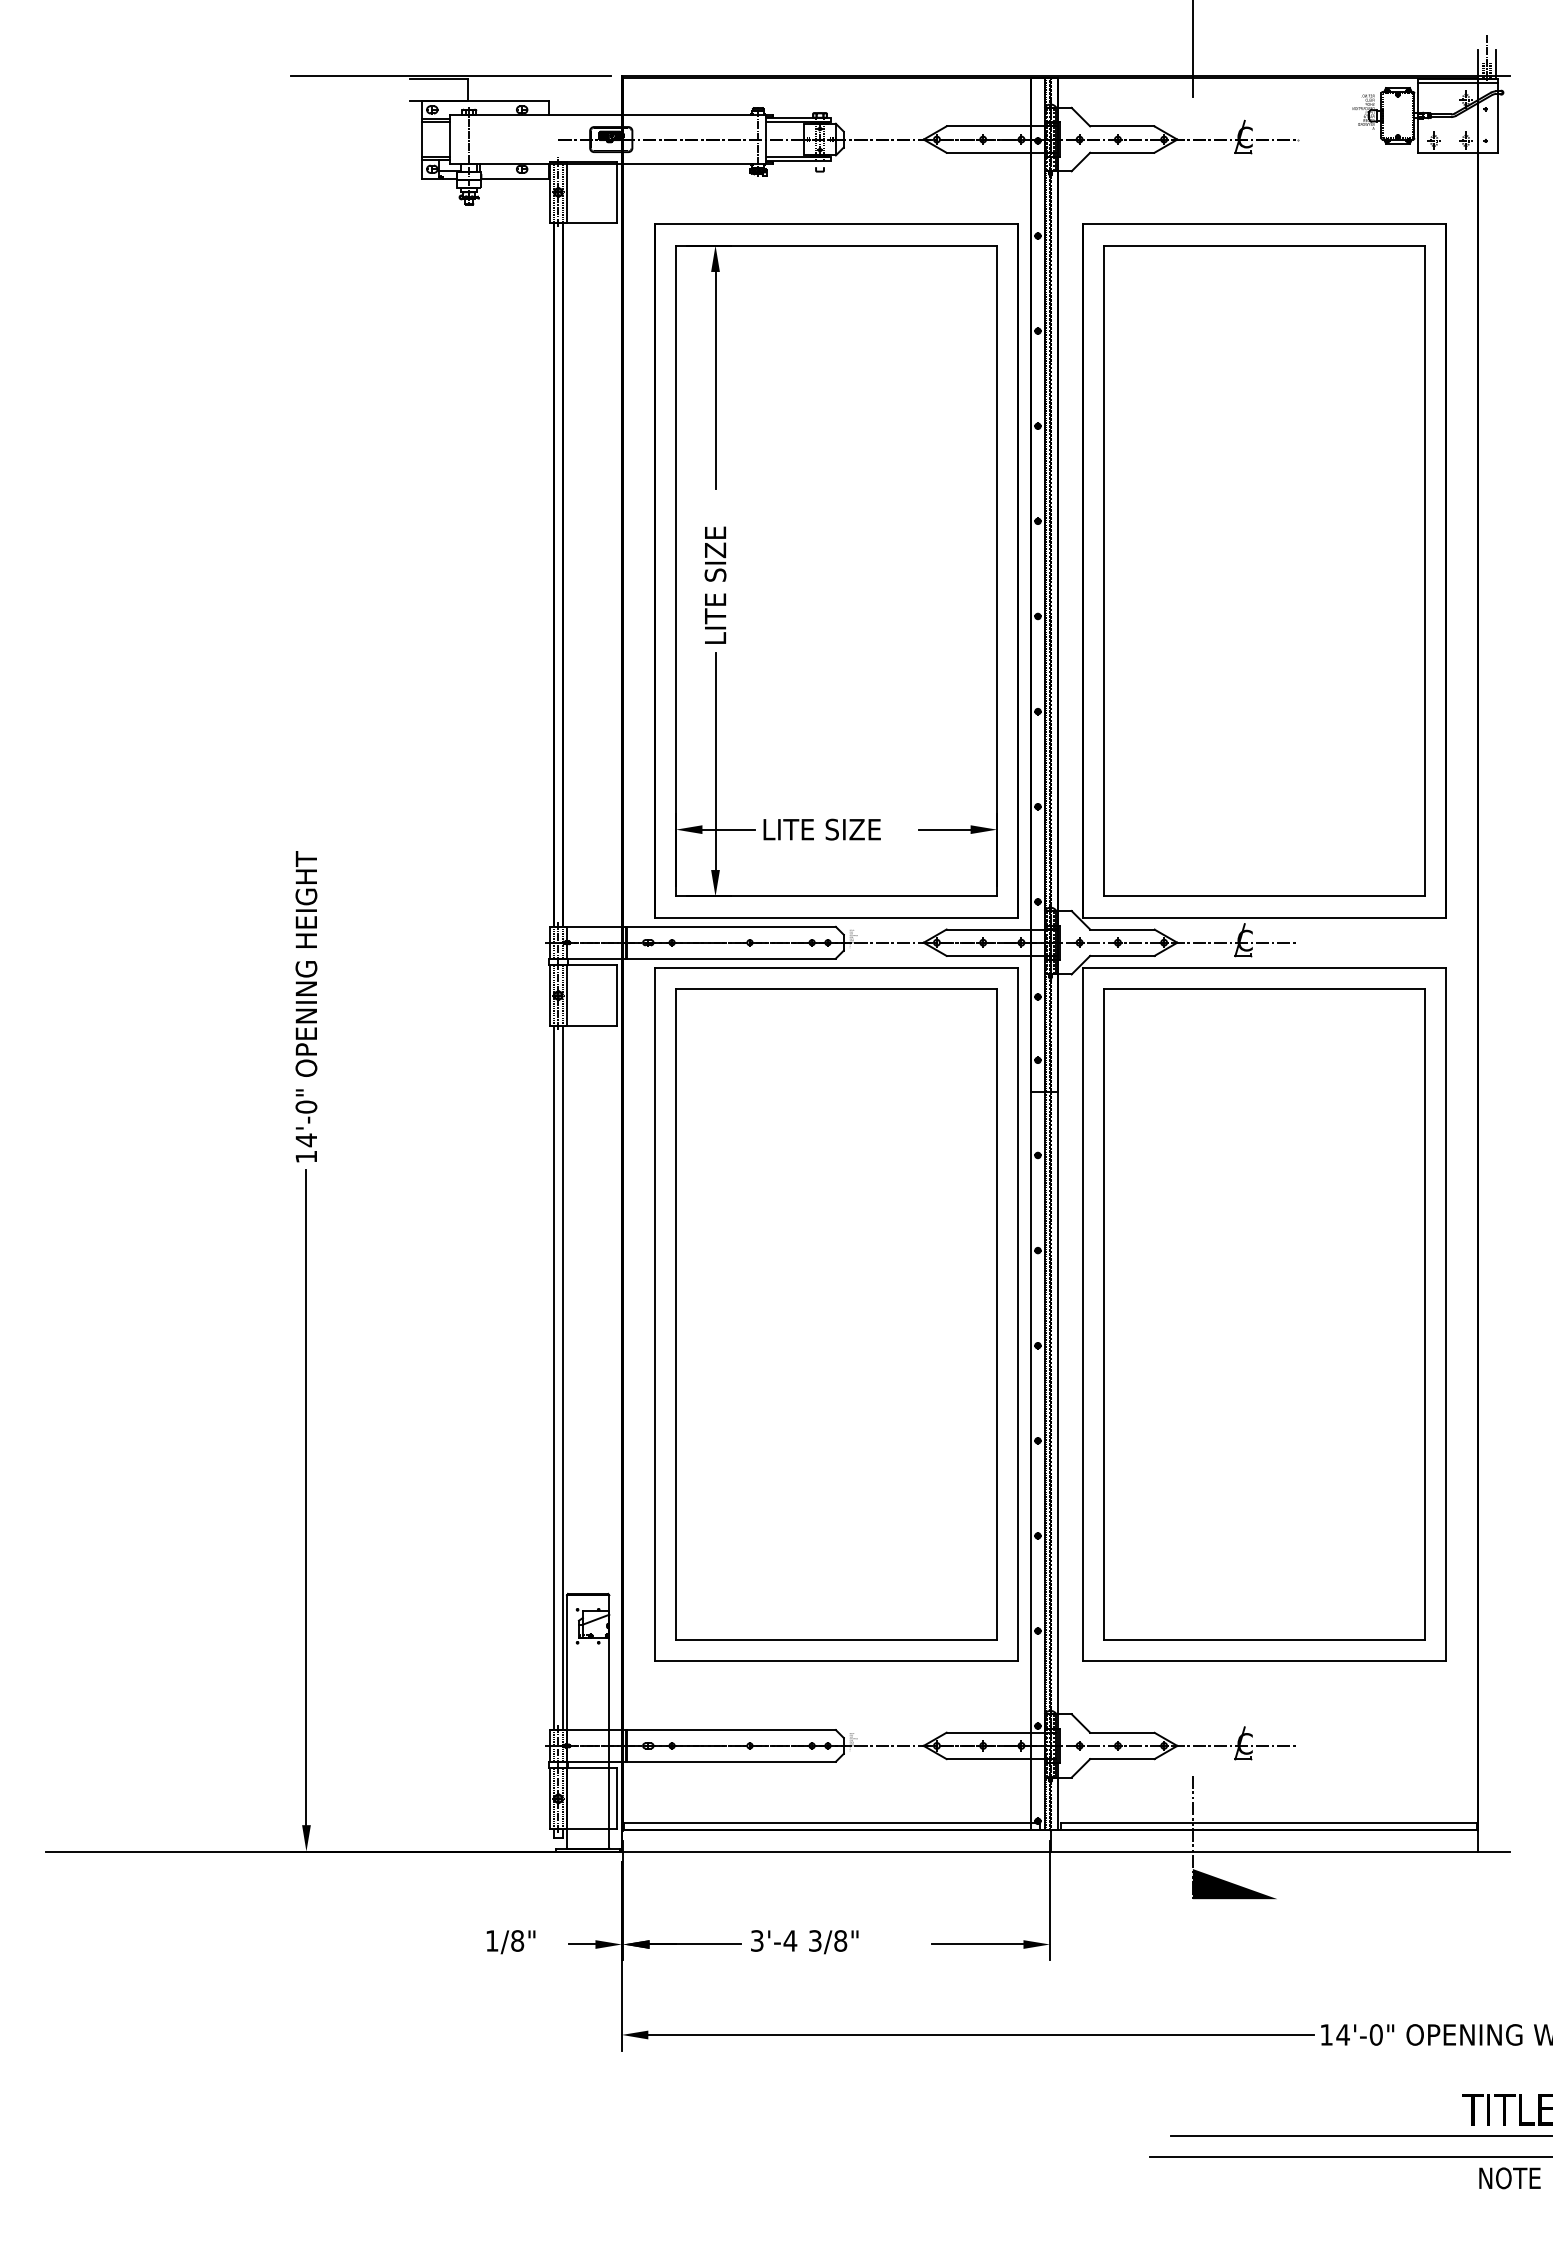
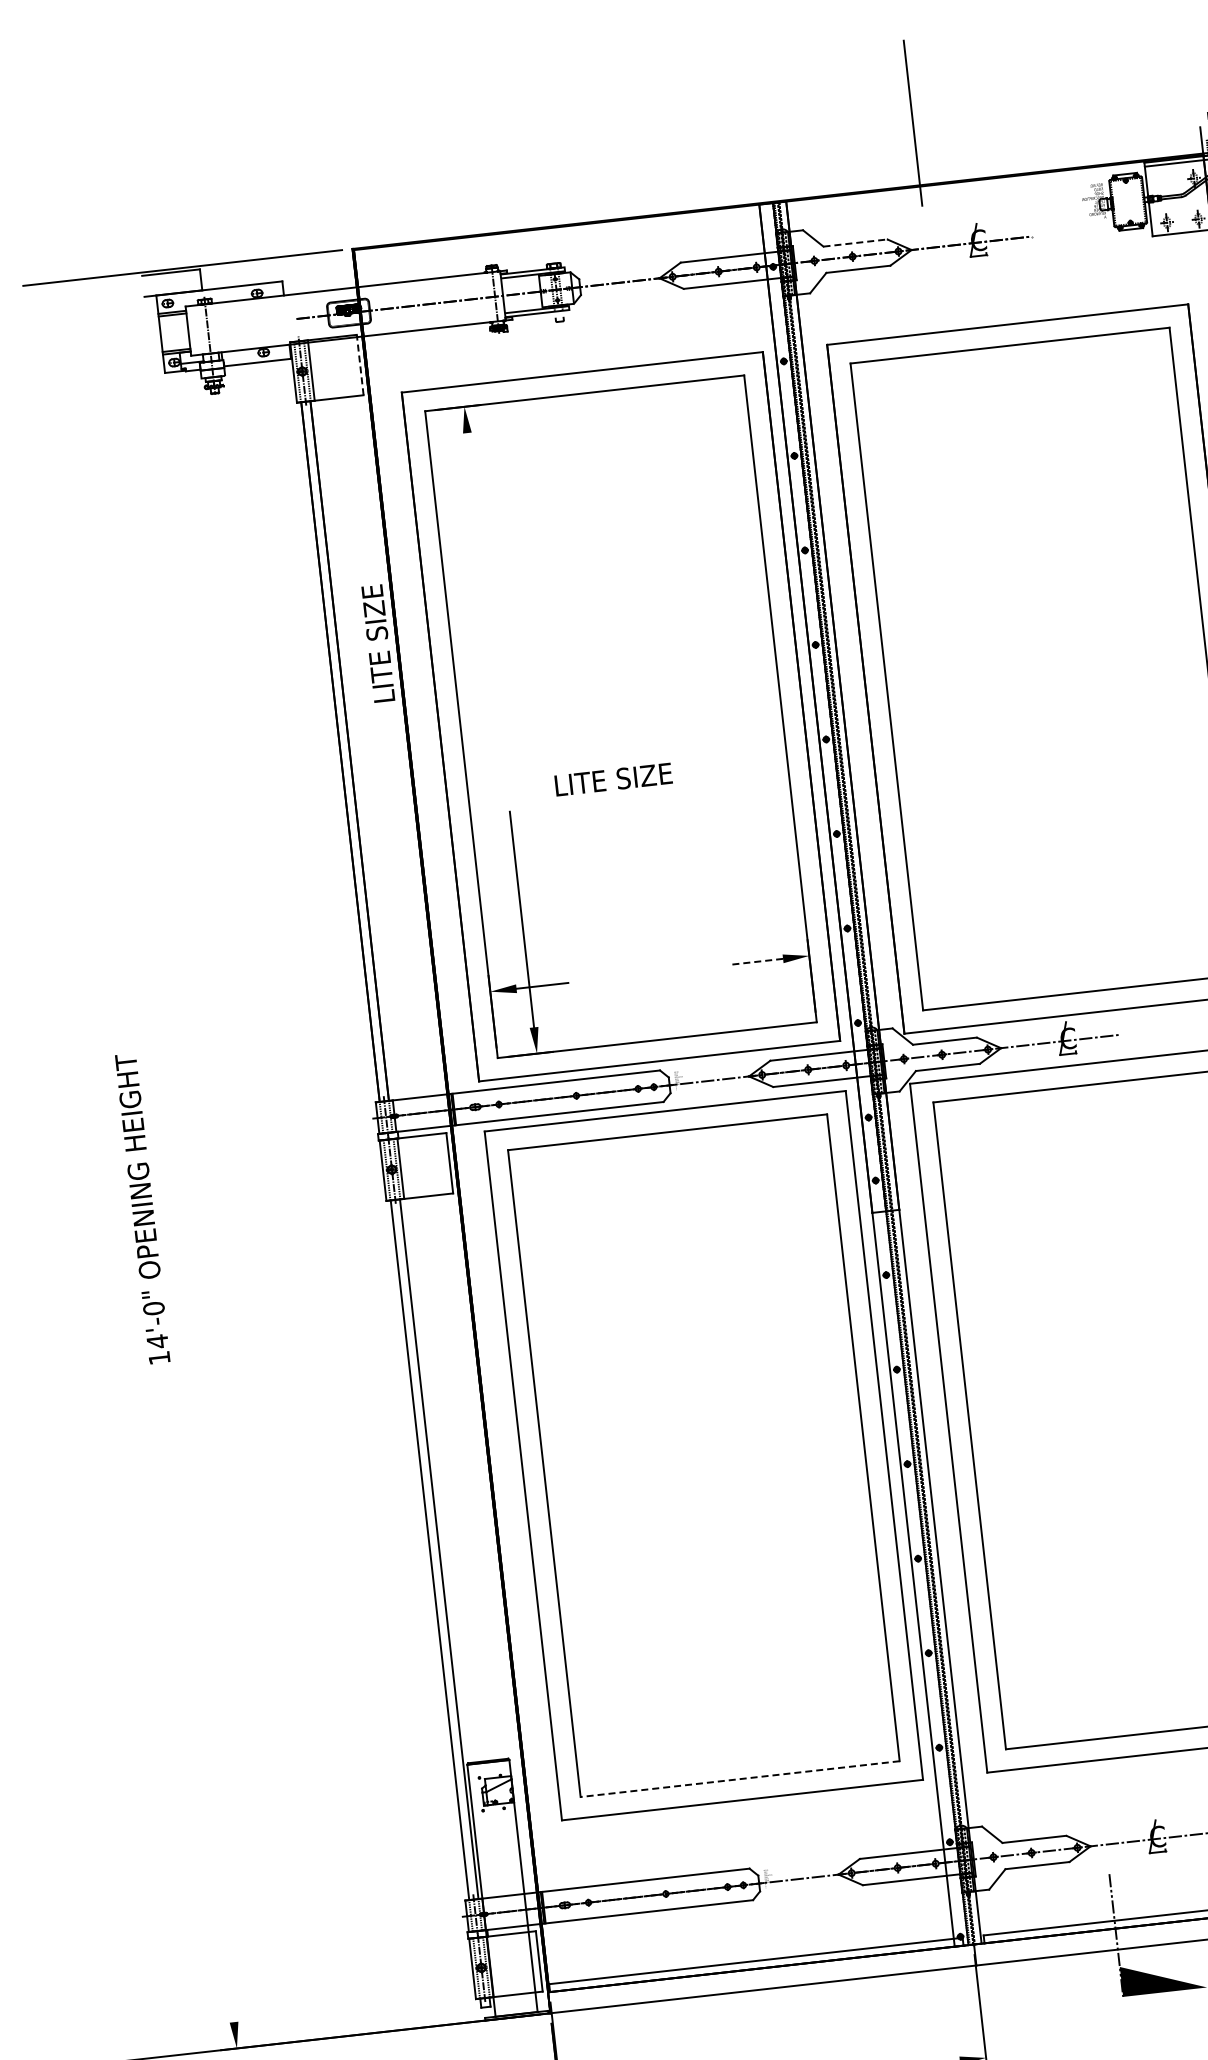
line: (1122, 126) -> (855, 243), solid -> dashed
line: (616, 191) -> (360, 364), solid -> dashed
line: (715, 379) -> (479, 539), removed
text: (715, 584) -> (378, 642), moved
text: (821, 829) -> (612, 779), moved
line: (944, 829) -> (757, 961), solid -> dashed
line: (306, 1497) -> (197, 1696), removed
line: (836, 1640) -> (740, 1779), solid -> dashed

